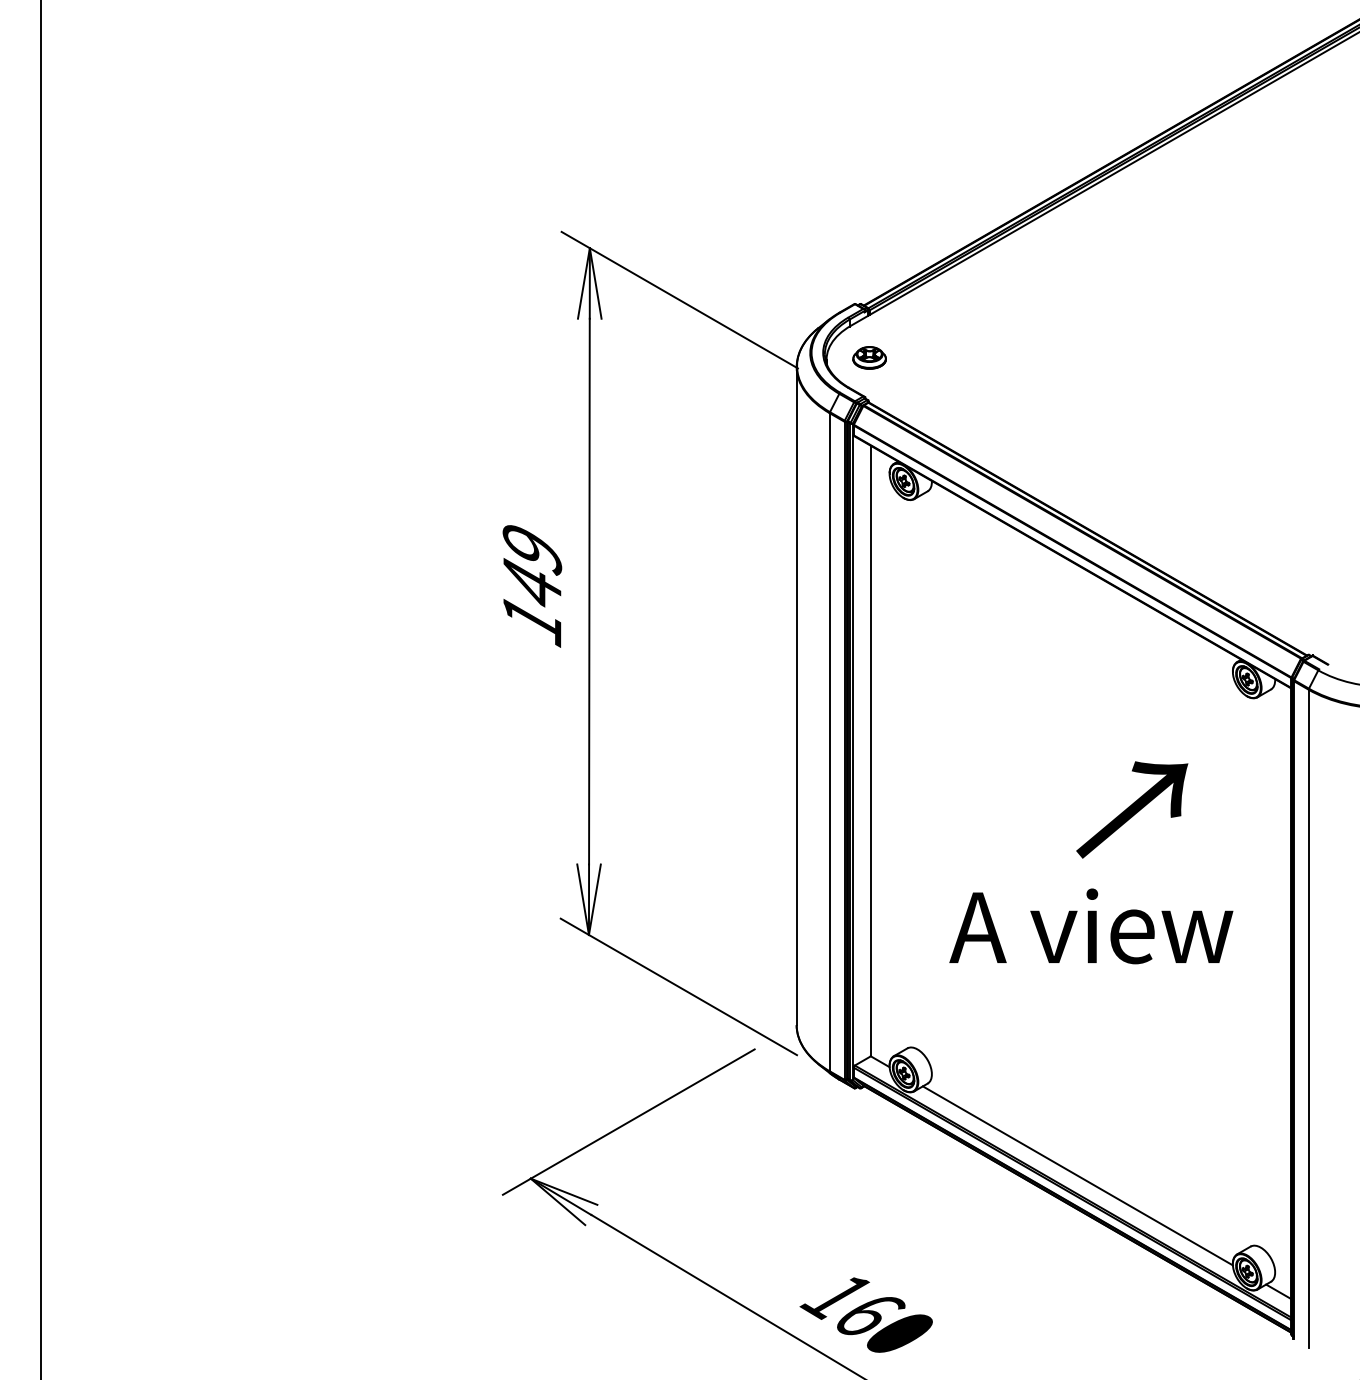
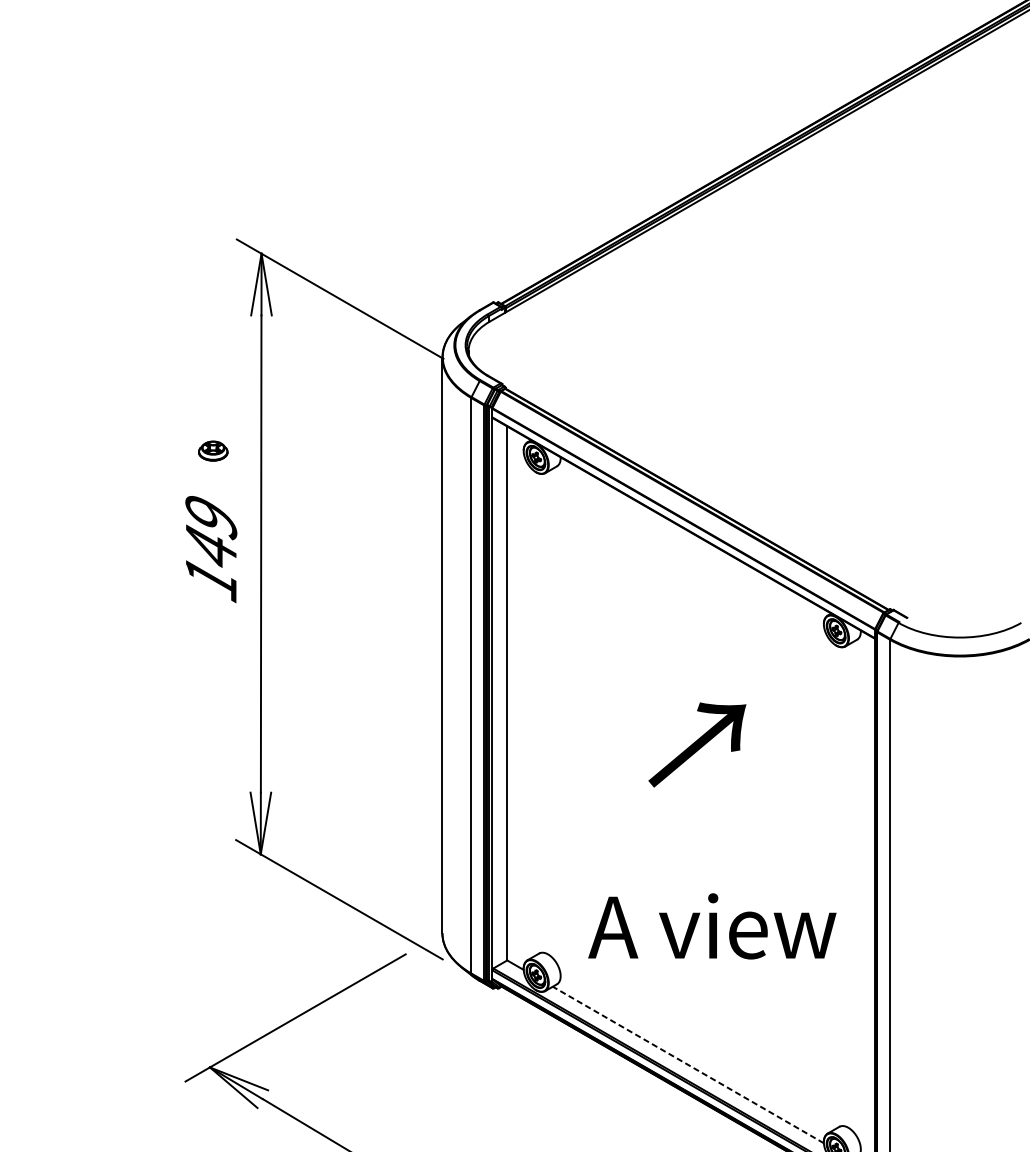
part: (869, 357) -> (213, 450), moved
text: (1132, 809) -> (697, 744), moved
text: (1091, 926) -> (712, 926), moved
line: (1077, 1175) -> (688, 1064), solid -> dashed

